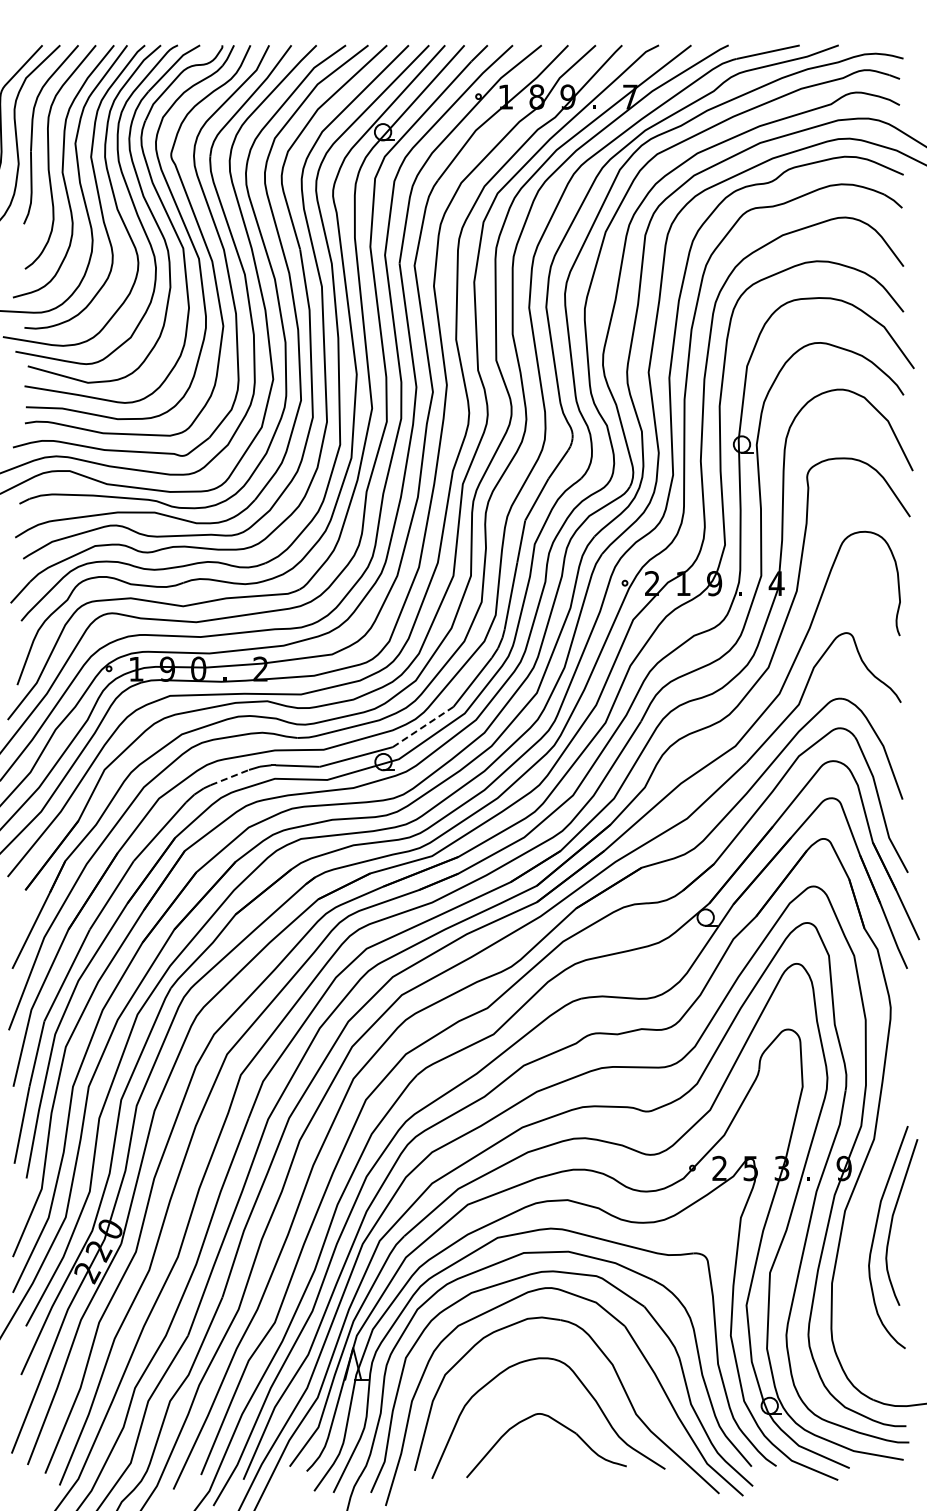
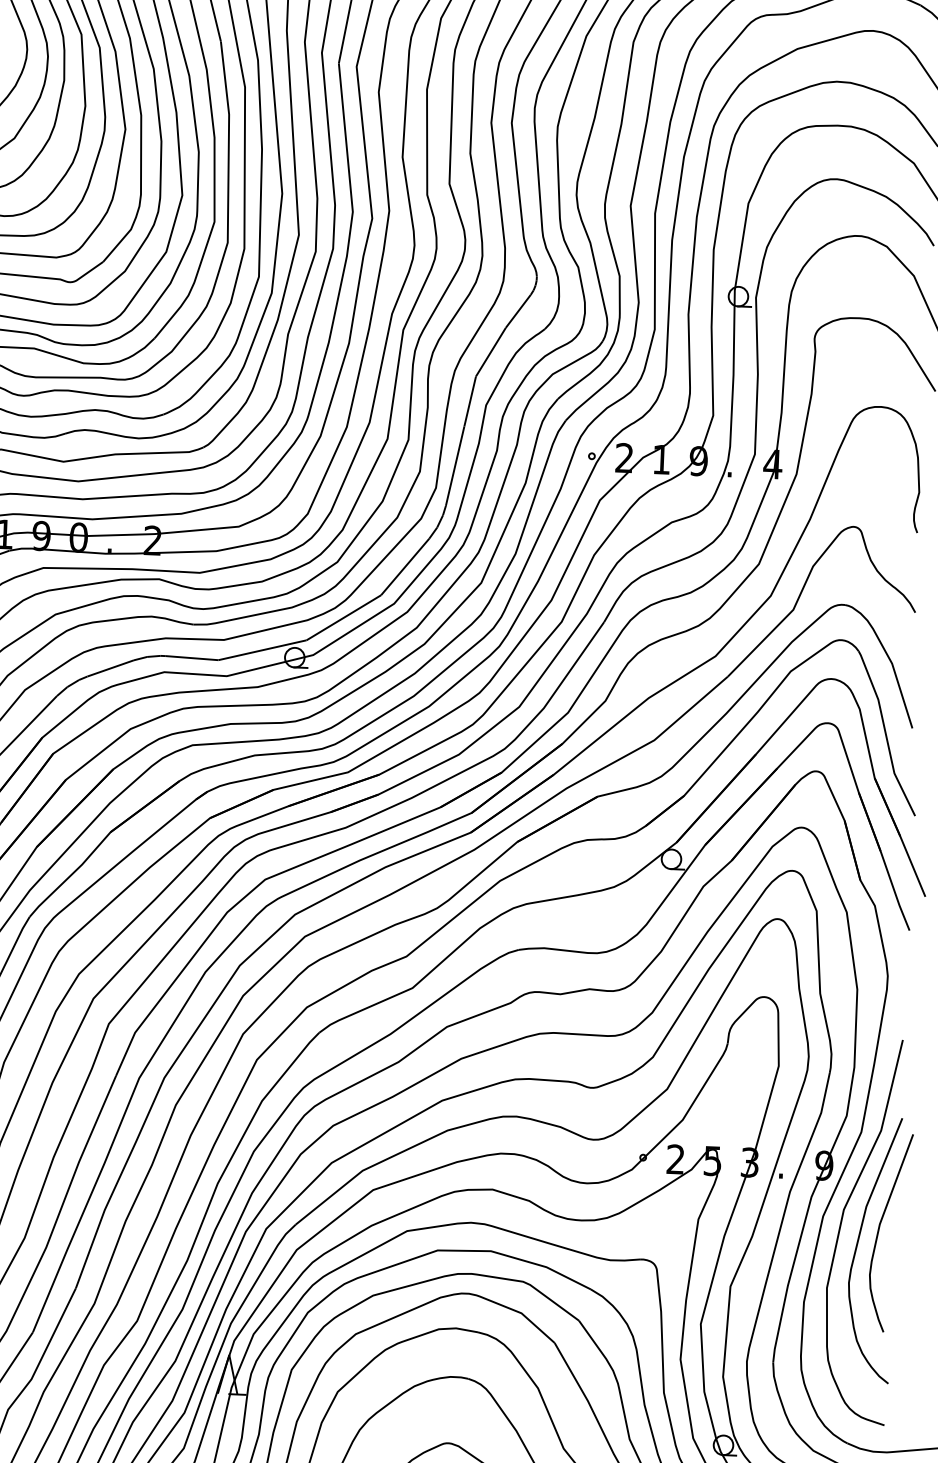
line: (423, 726) -> (344, 617), dashed -> solid
line: (229, 777) -> (110, 668), dashed -> solid
curve: (861, 1216) -> (842, 1223), added

